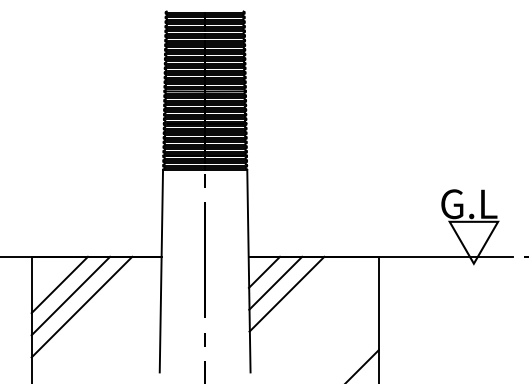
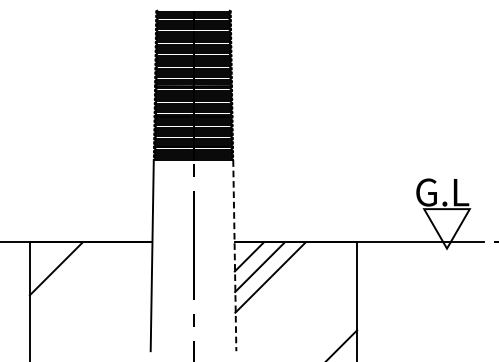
line: (248, 271) -> (234, 255), solid -> dashed
line: (70, 295) -> (66, 278), removed
line: (81, 306) -> (76, 288), removed

